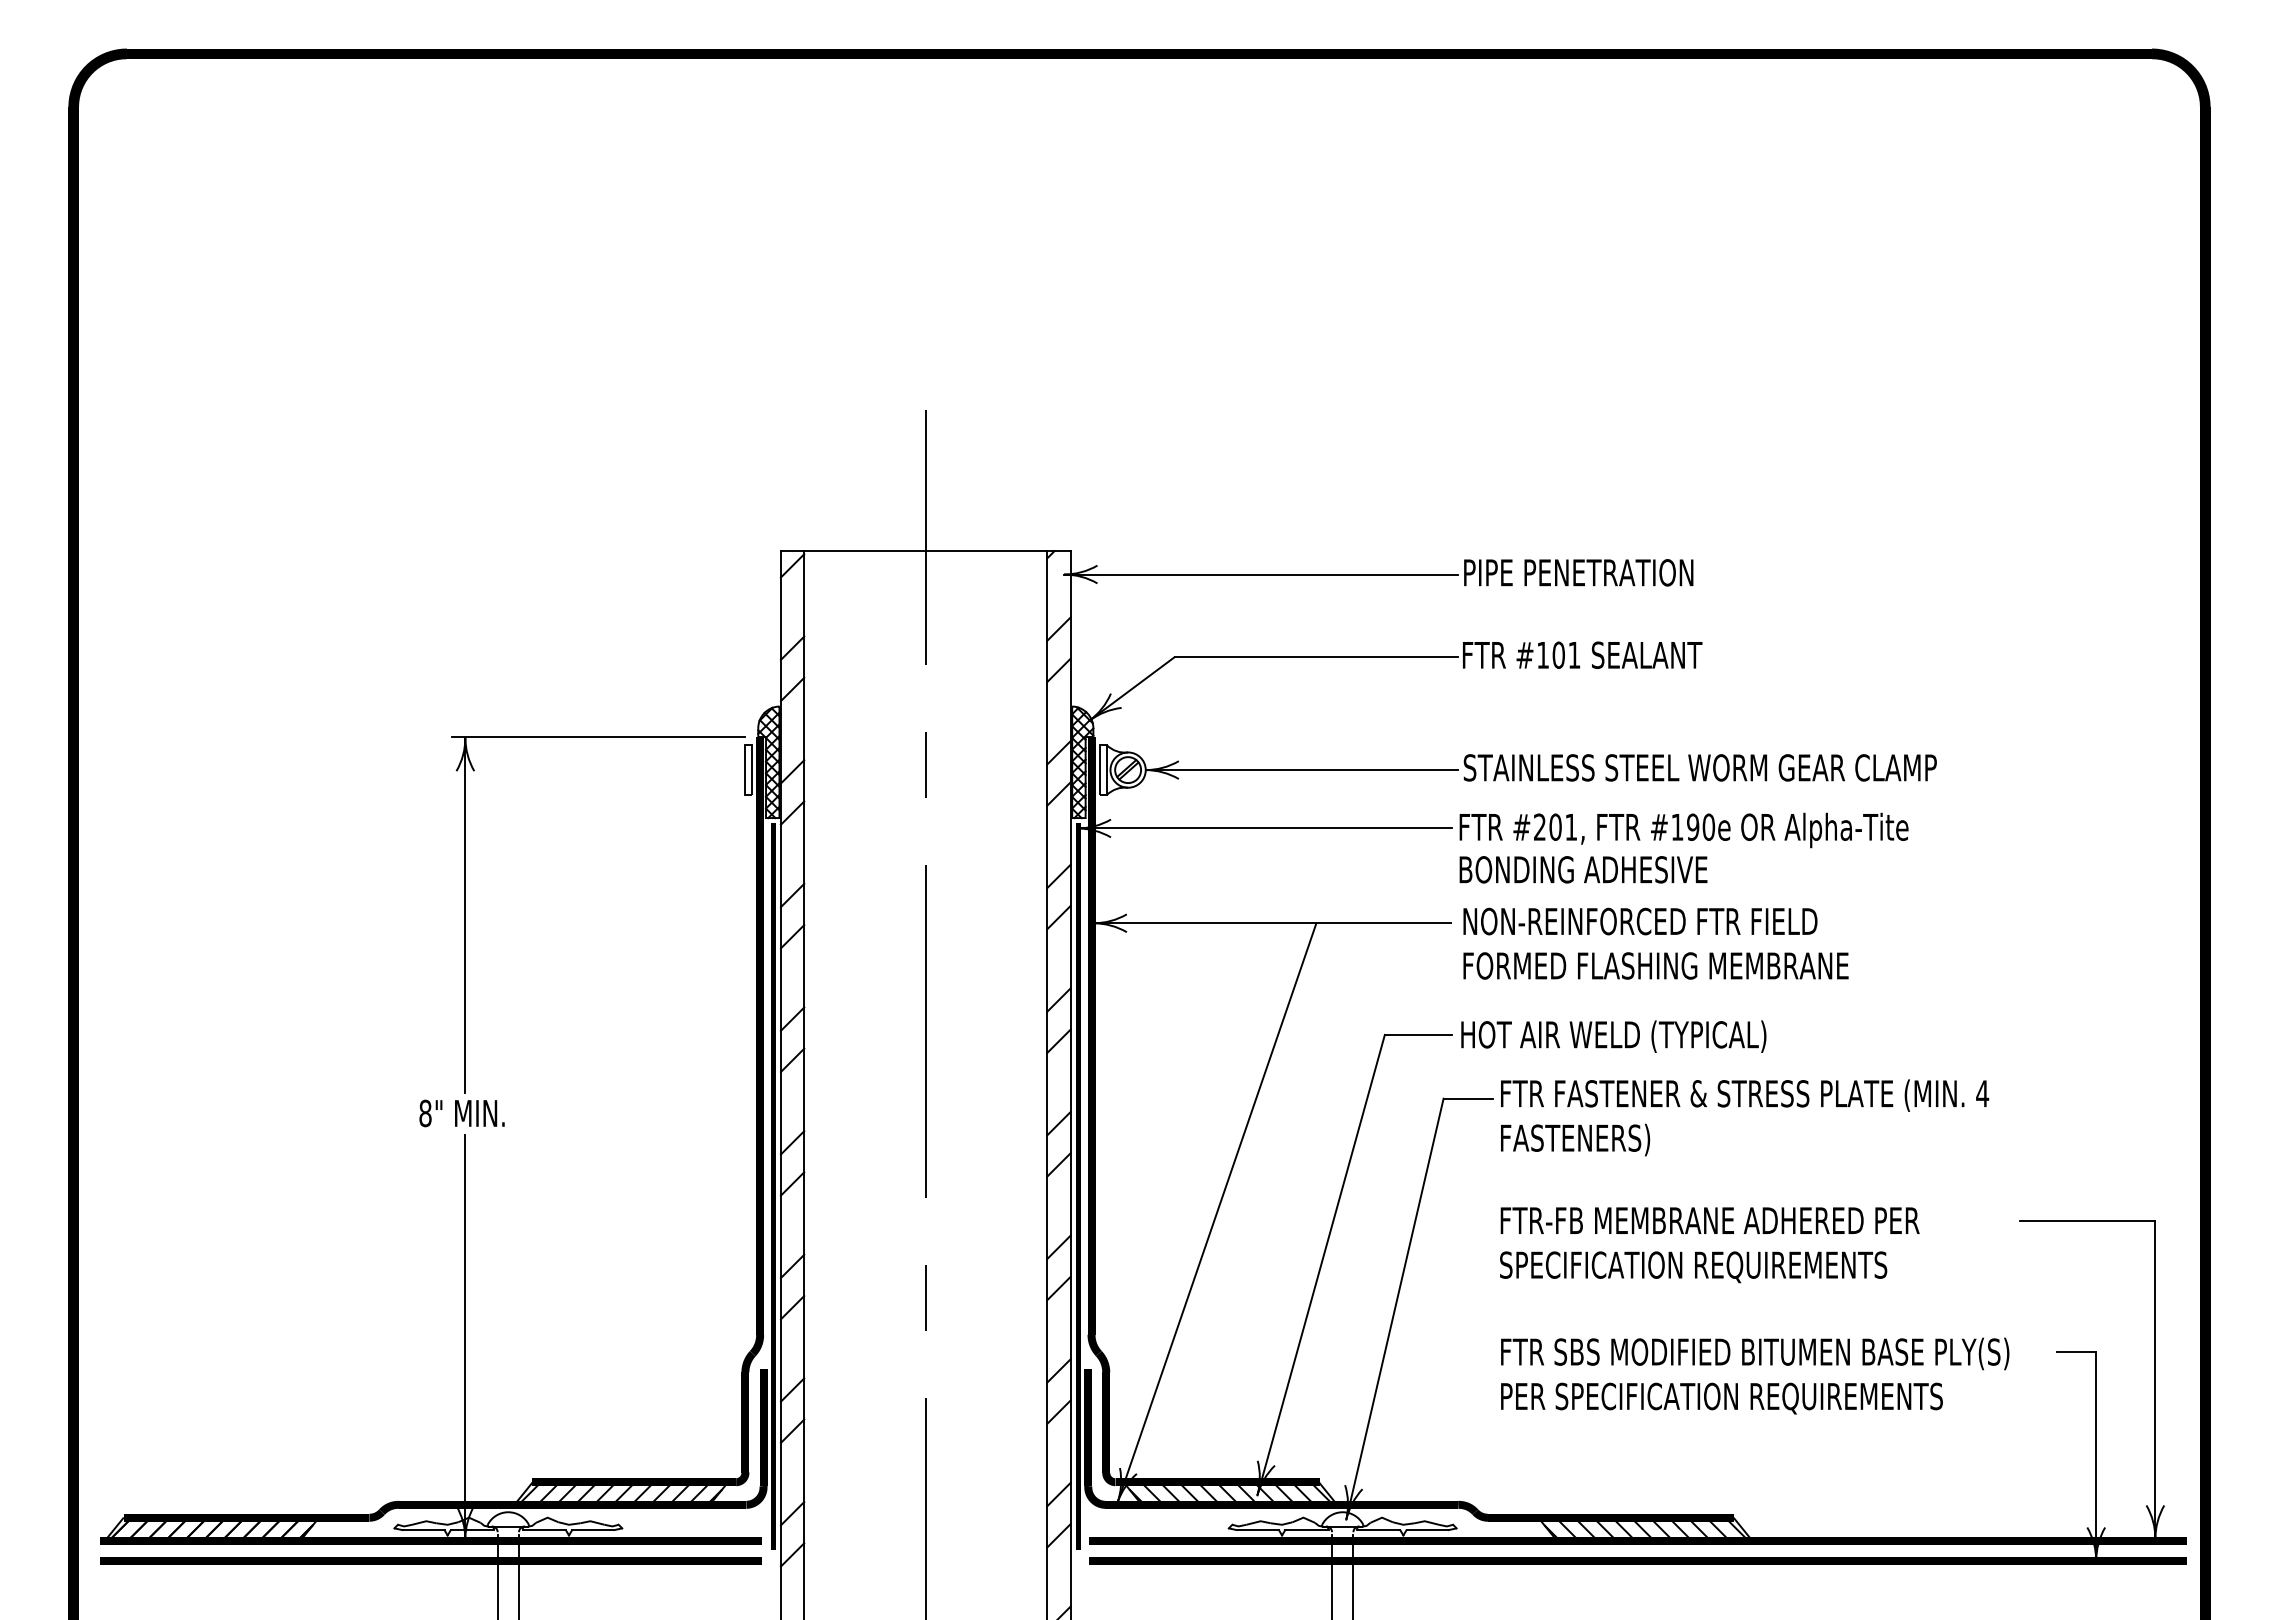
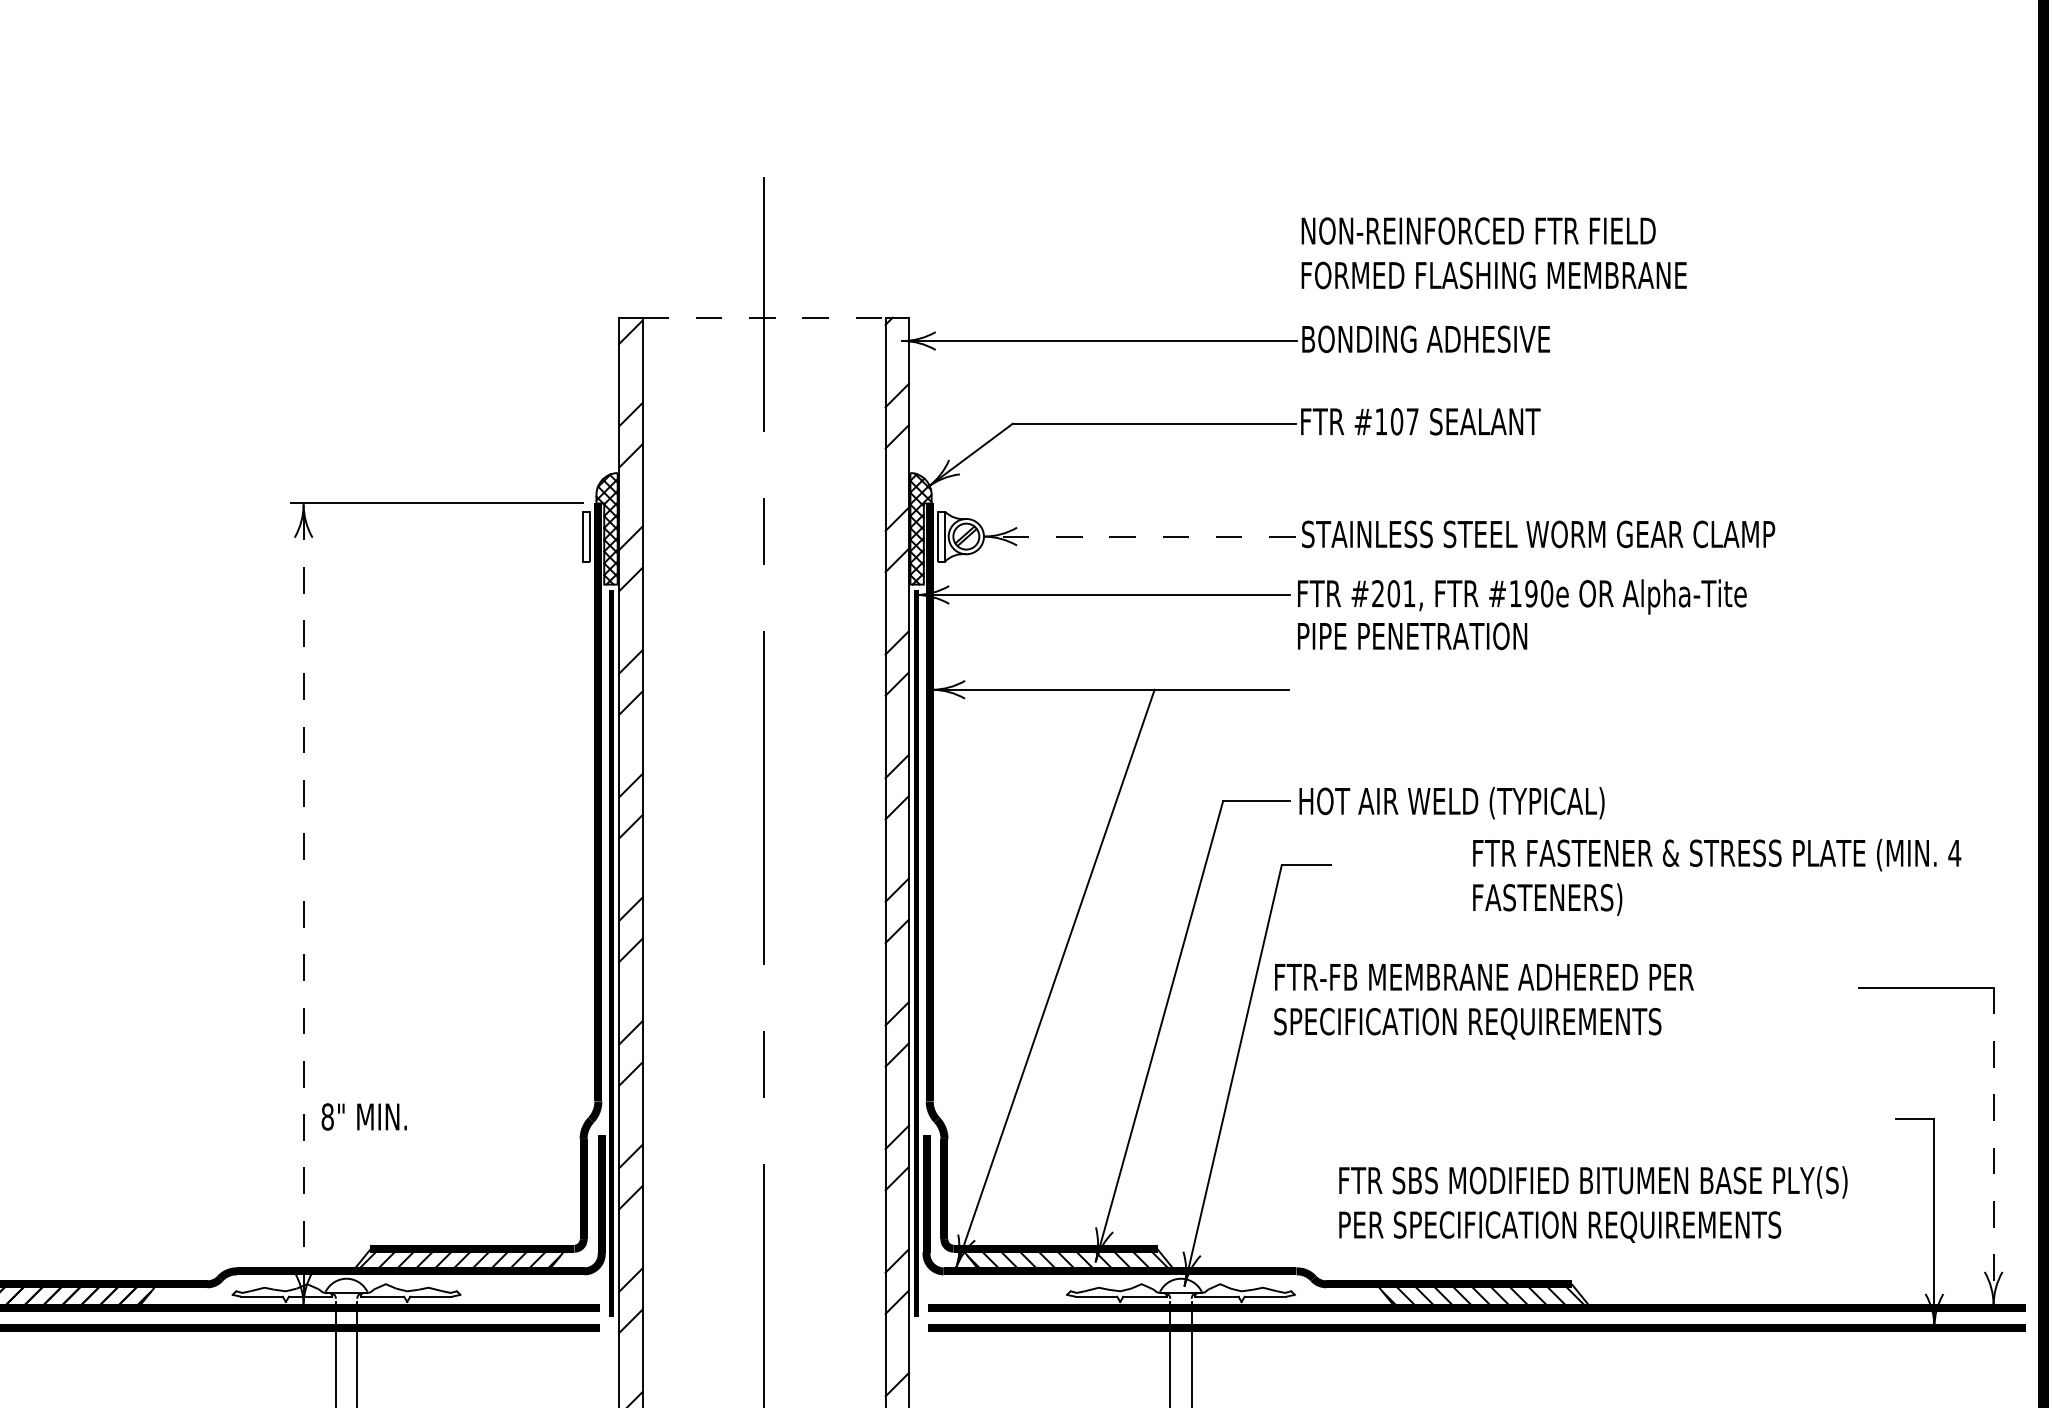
line: (925, 551) -> (763, 318), solid -> dashed
text: (1588, 572) -> (1426, 339), PIPE PENETRATION -> BONDING ADHESIVE
text: (1574, 655) -> (1412, 422), #101 -> #107
line: (1301, 770) -> (1139, 537), solid -> dashed
text: (1584, 869) -> (1422, 636), BONDING ADHESIVE -> PIPE PENETRATION
line: (465, 915) -> (303, 682), solid -> dashed
text: (1655, 943) -> (1493, 253), moved
text: (461, 1113) -> (363, 1117), moved
text: (1745, 1117) -> (1717, 877), moved
text: (1709, 1245) -> (1483, 1002), moved
line: (465, 1337) -> (303, 1104), solid -> dashed
text: (1755, 1375) -> (1593, 1204), moved
line: (2155, 1379) -> (1993, 1146), solid -> dashed

